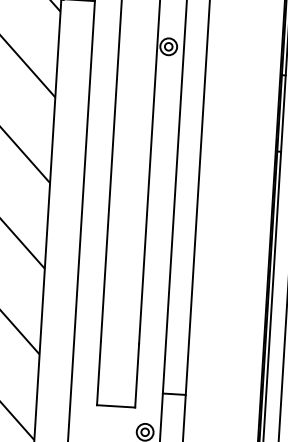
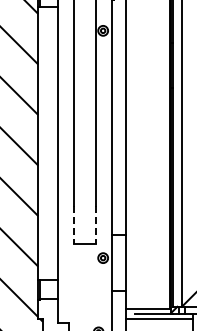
line: (98, 373) -> (73, 225), solid -> dashed
line: (137, 376) -> (96, 225), solid -> dashed

